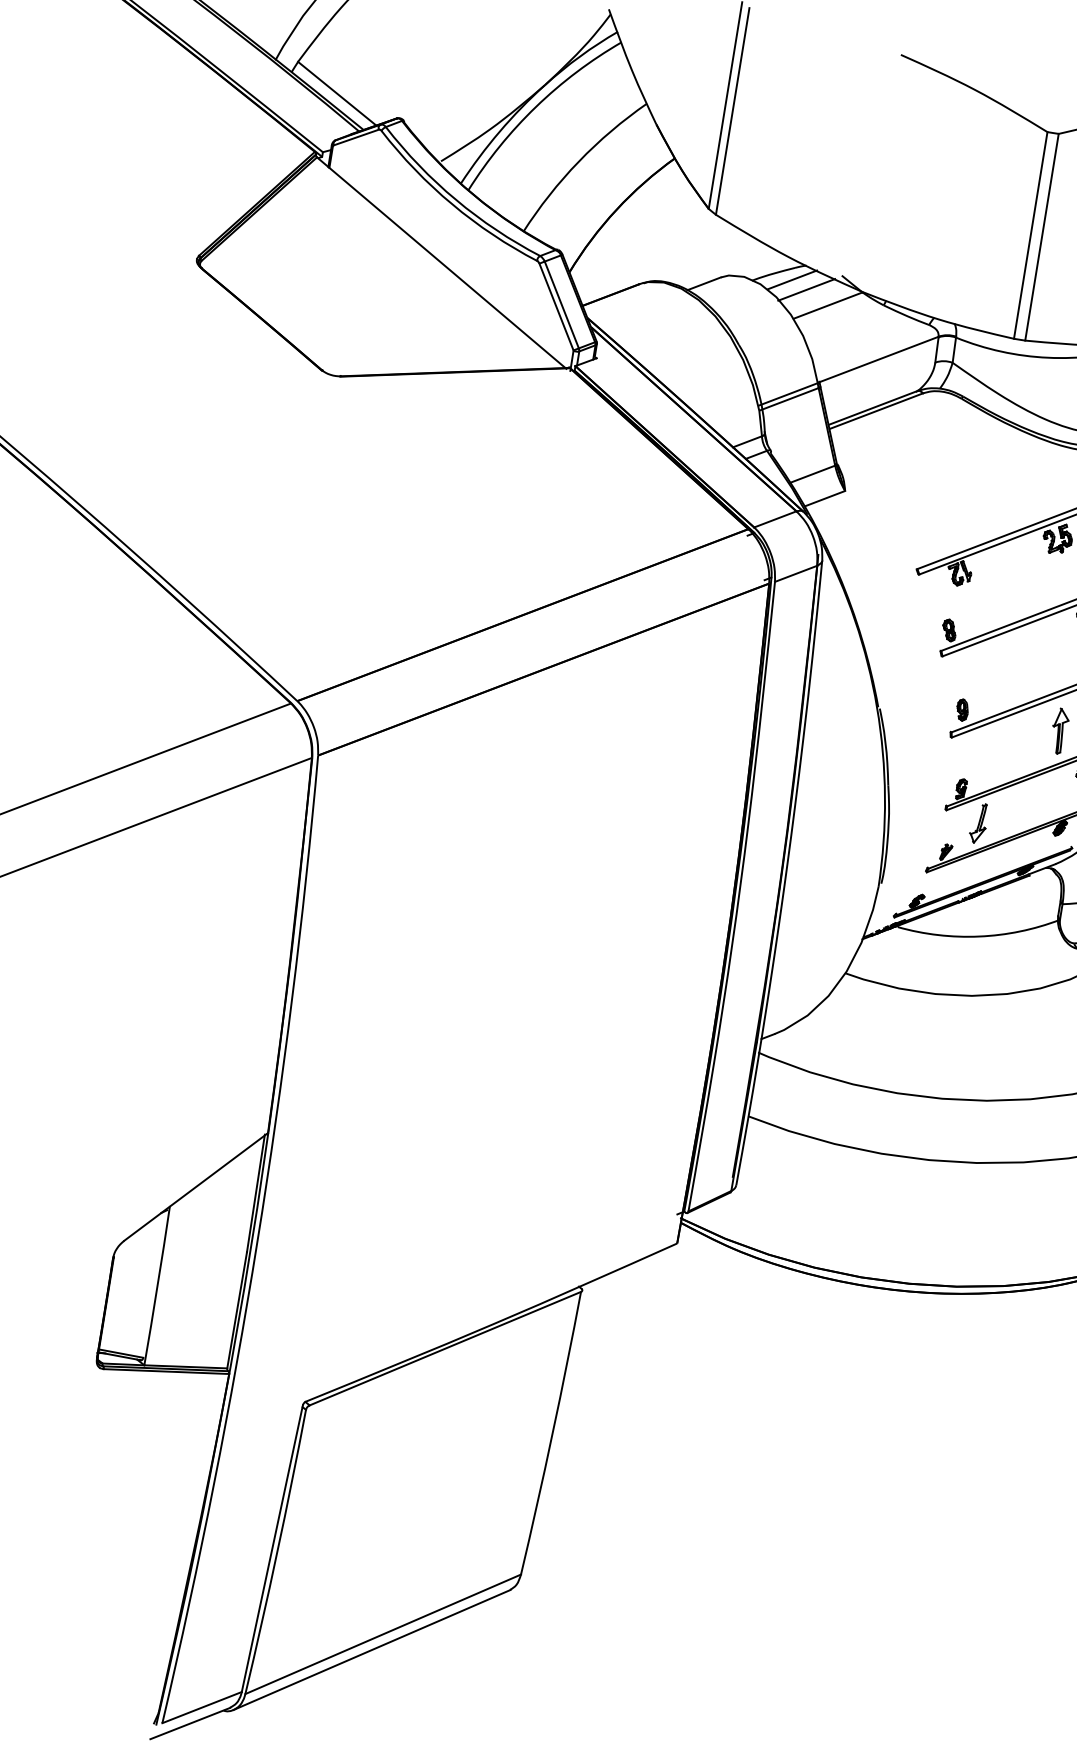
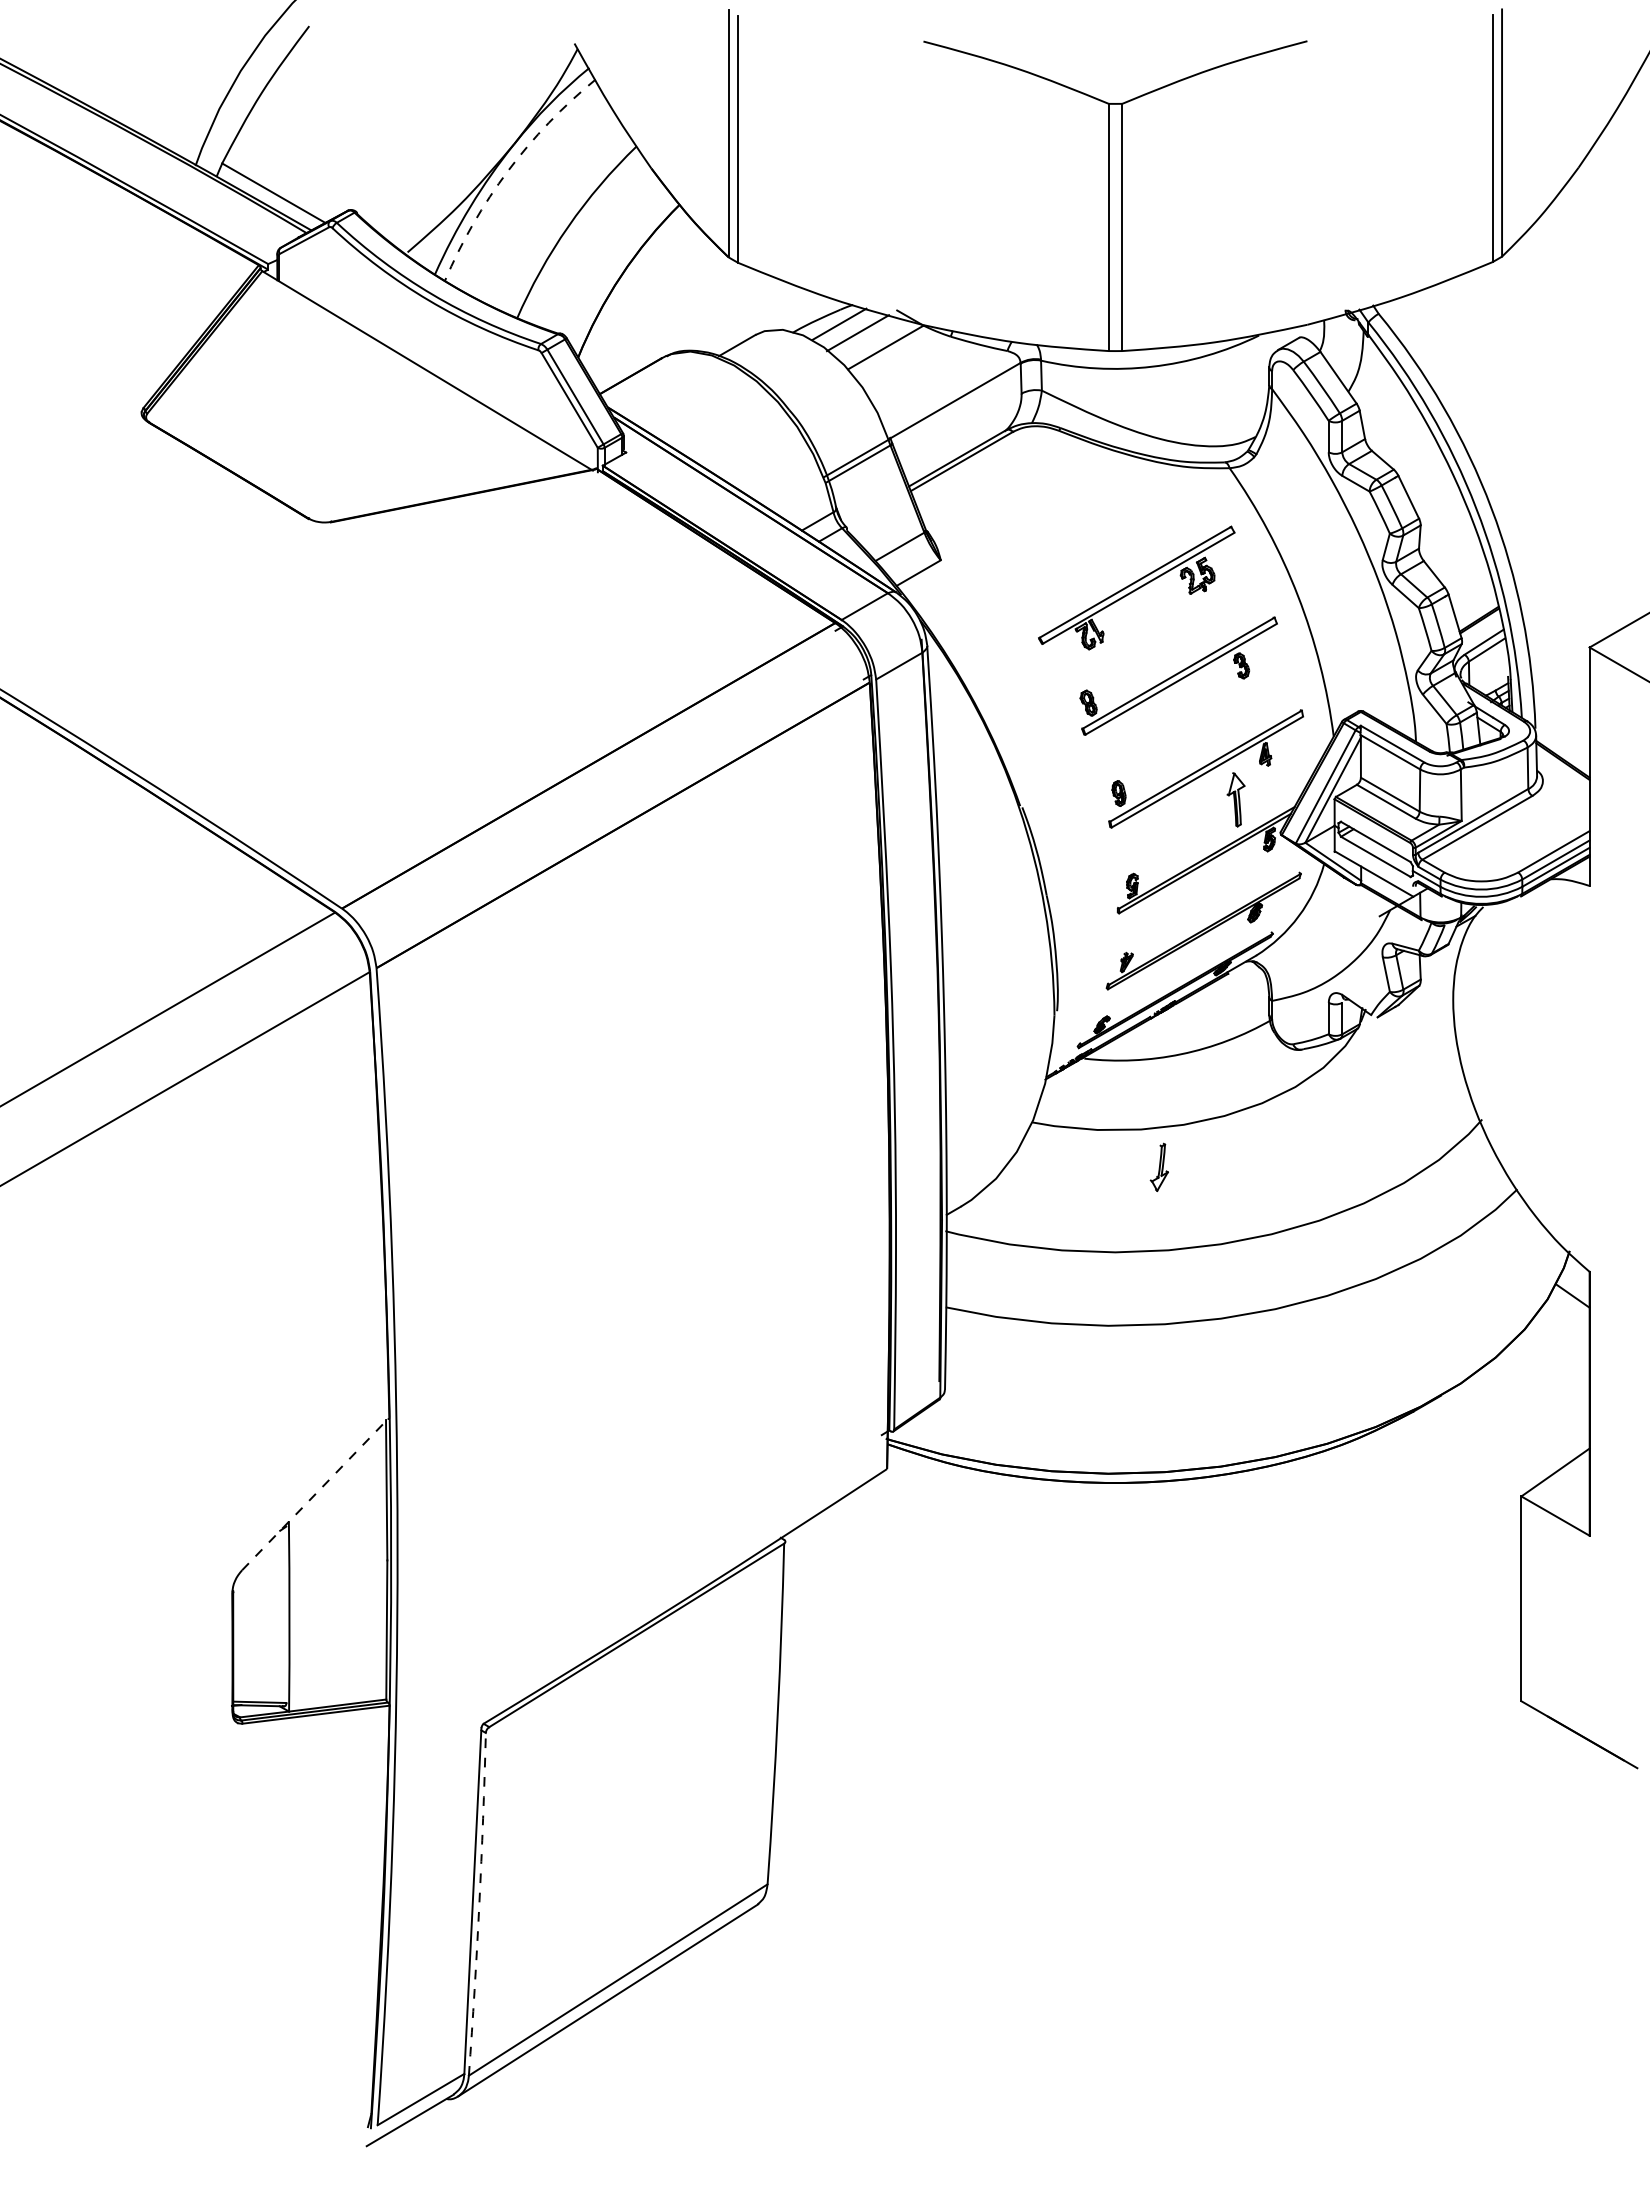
arc: (536, 107) -> (508, 171), solid -> dashed
part: (978, 822) -> (1158, 1166), moved
line: (196, 1186) -> (316, 1493), solid -> dashed
arc: (277, 1552) -> (479, 1904), solid -> dashed

